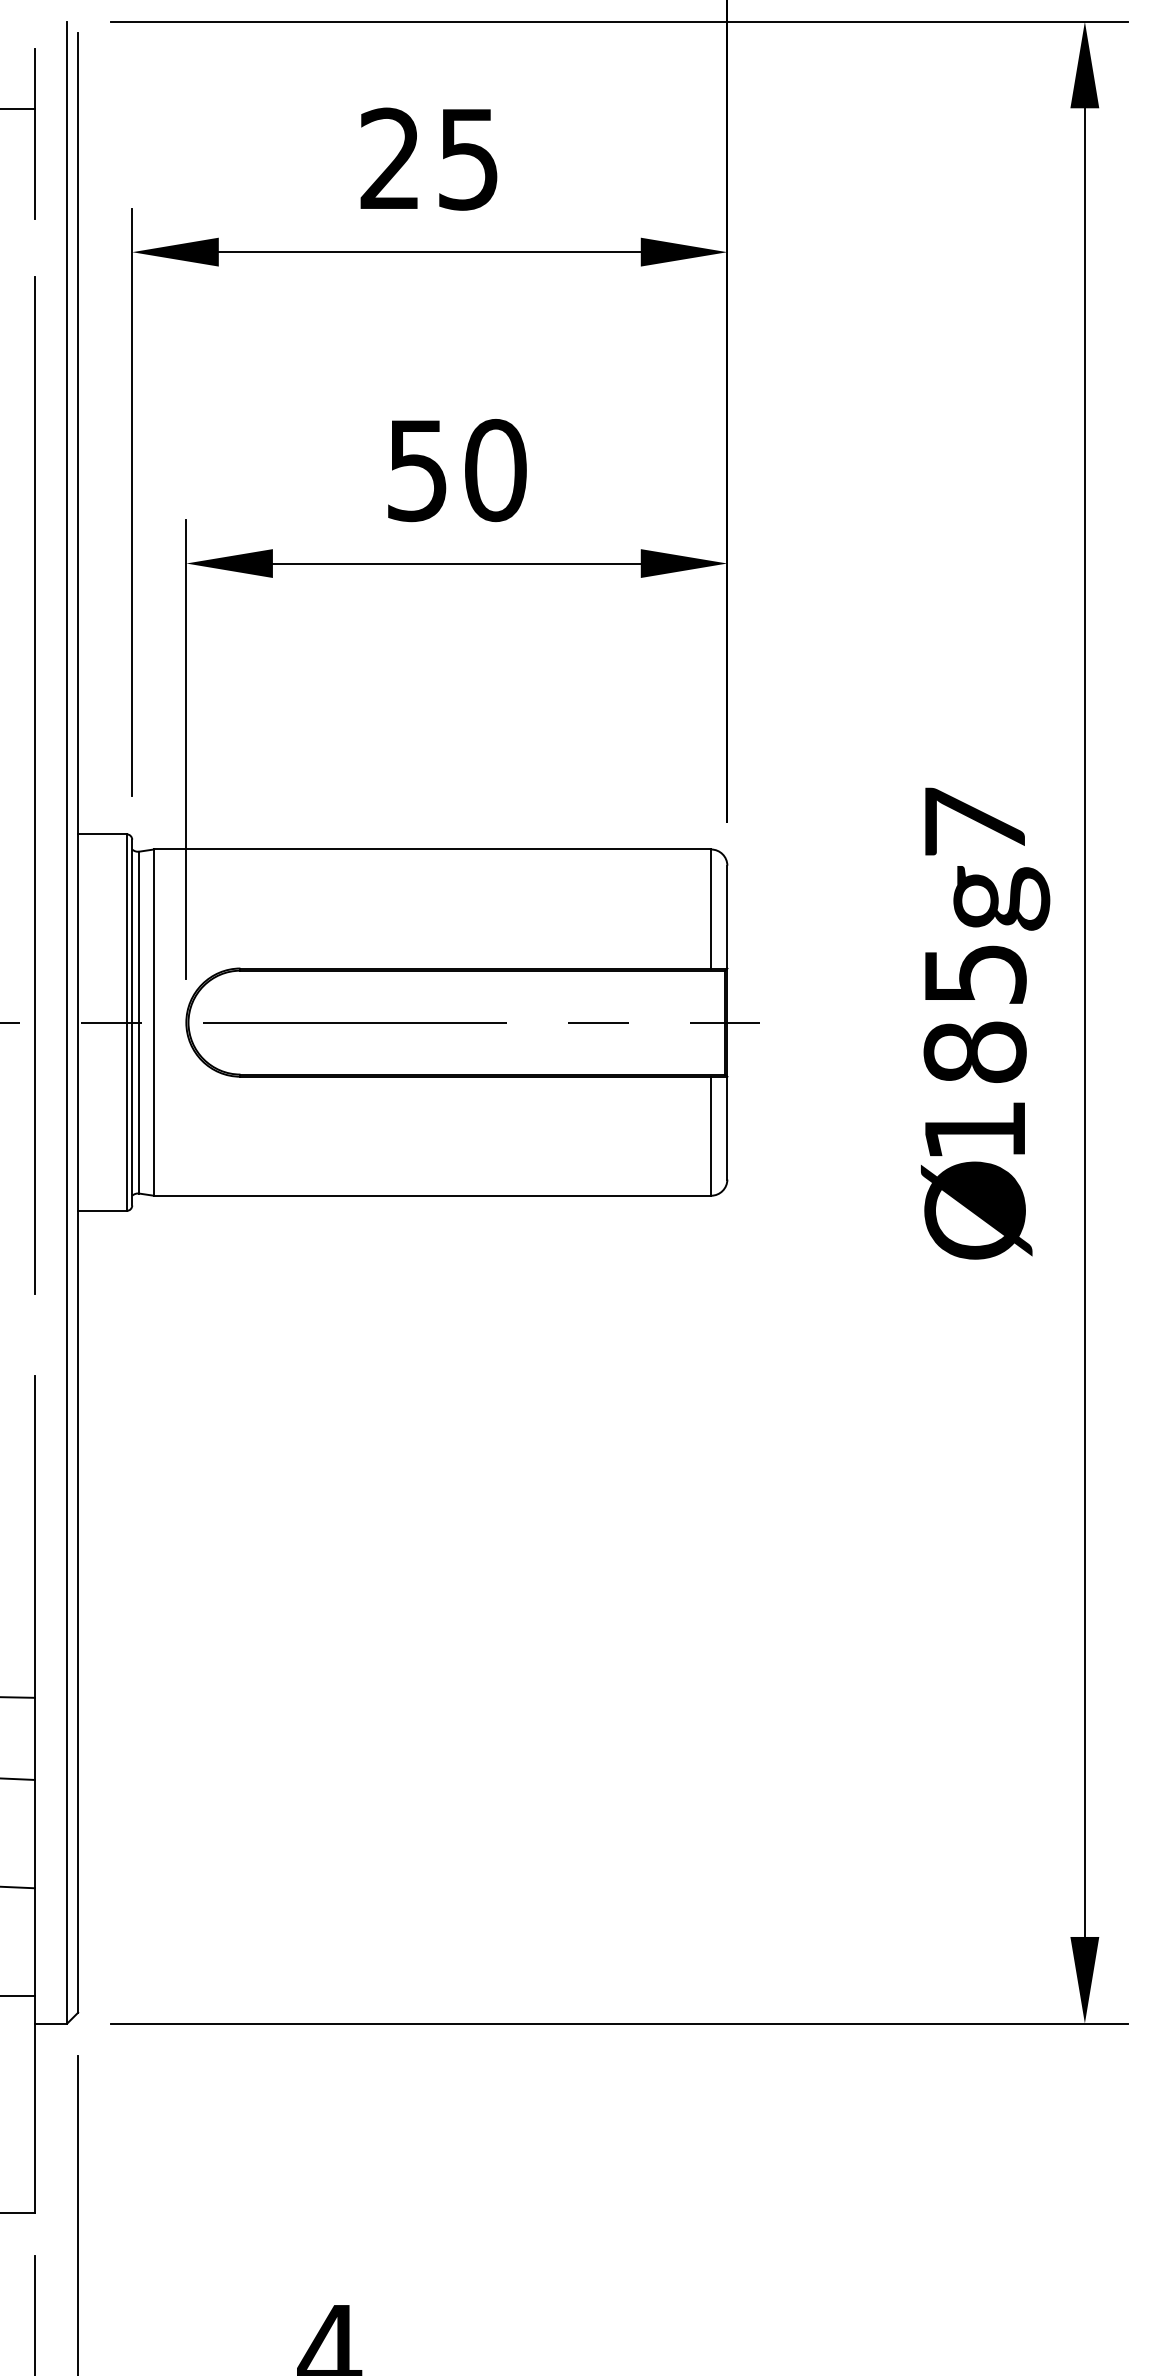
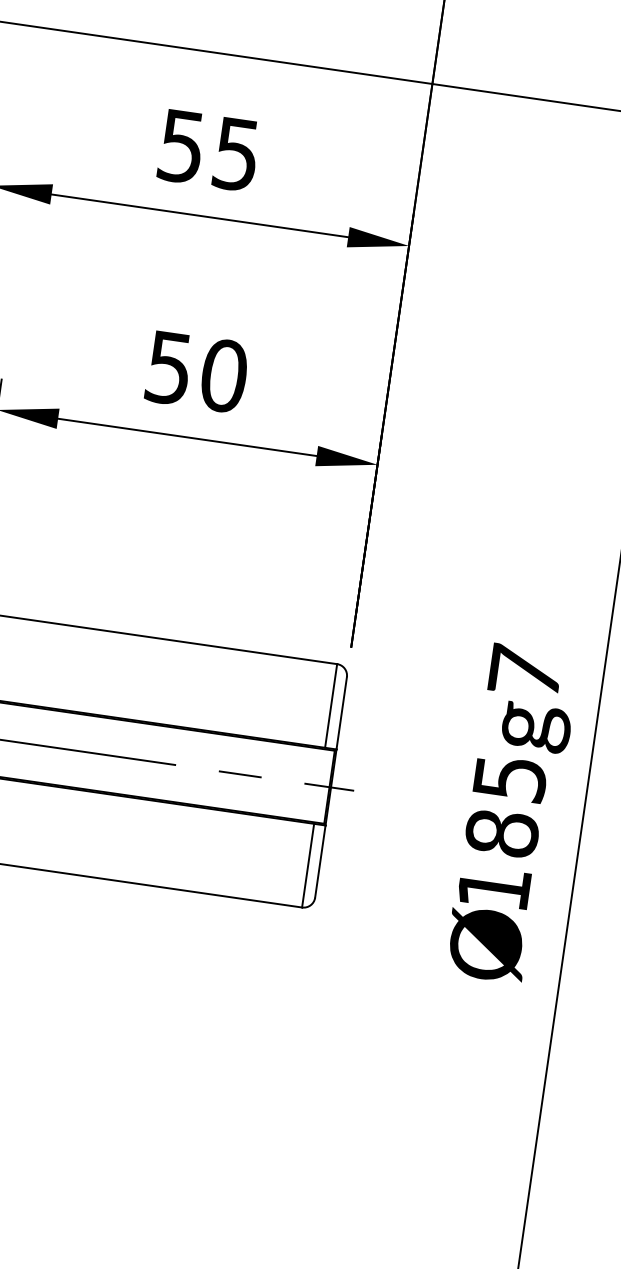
text: (389, 158) -> (181, 145), 25 -> 55

